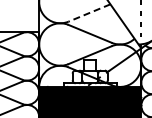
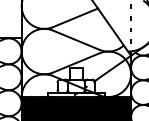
line: (89, 13) -> (75, 18), dashed -> solid

